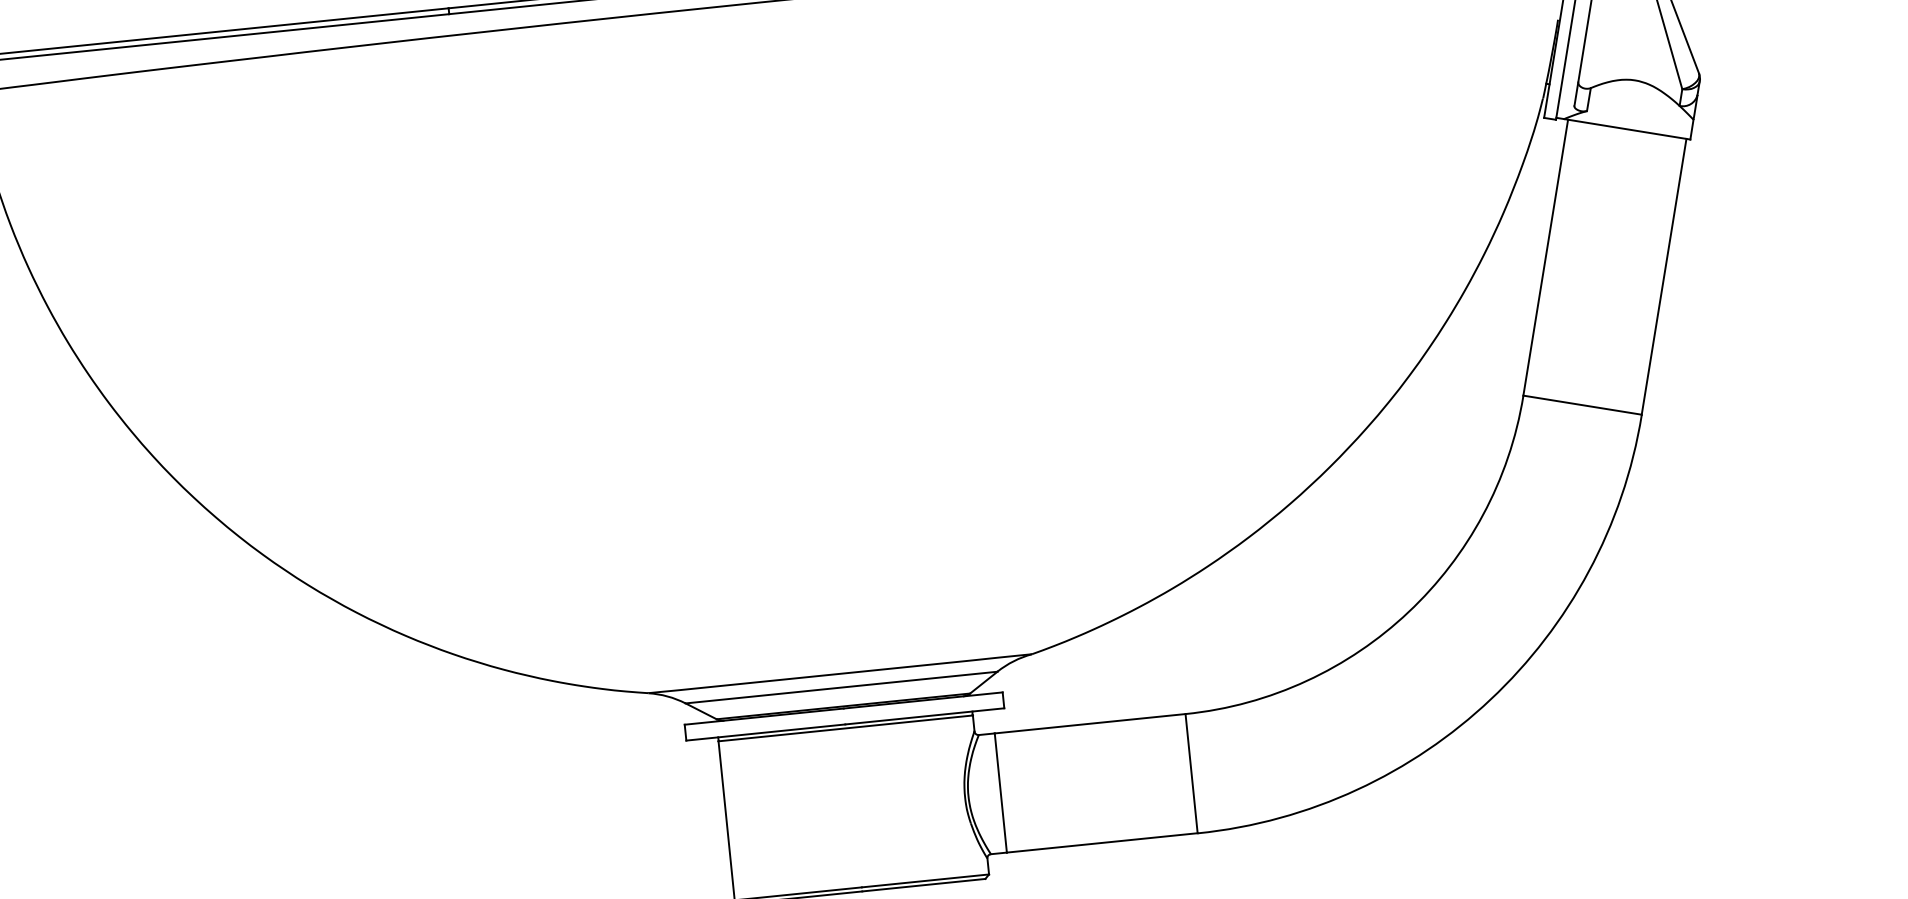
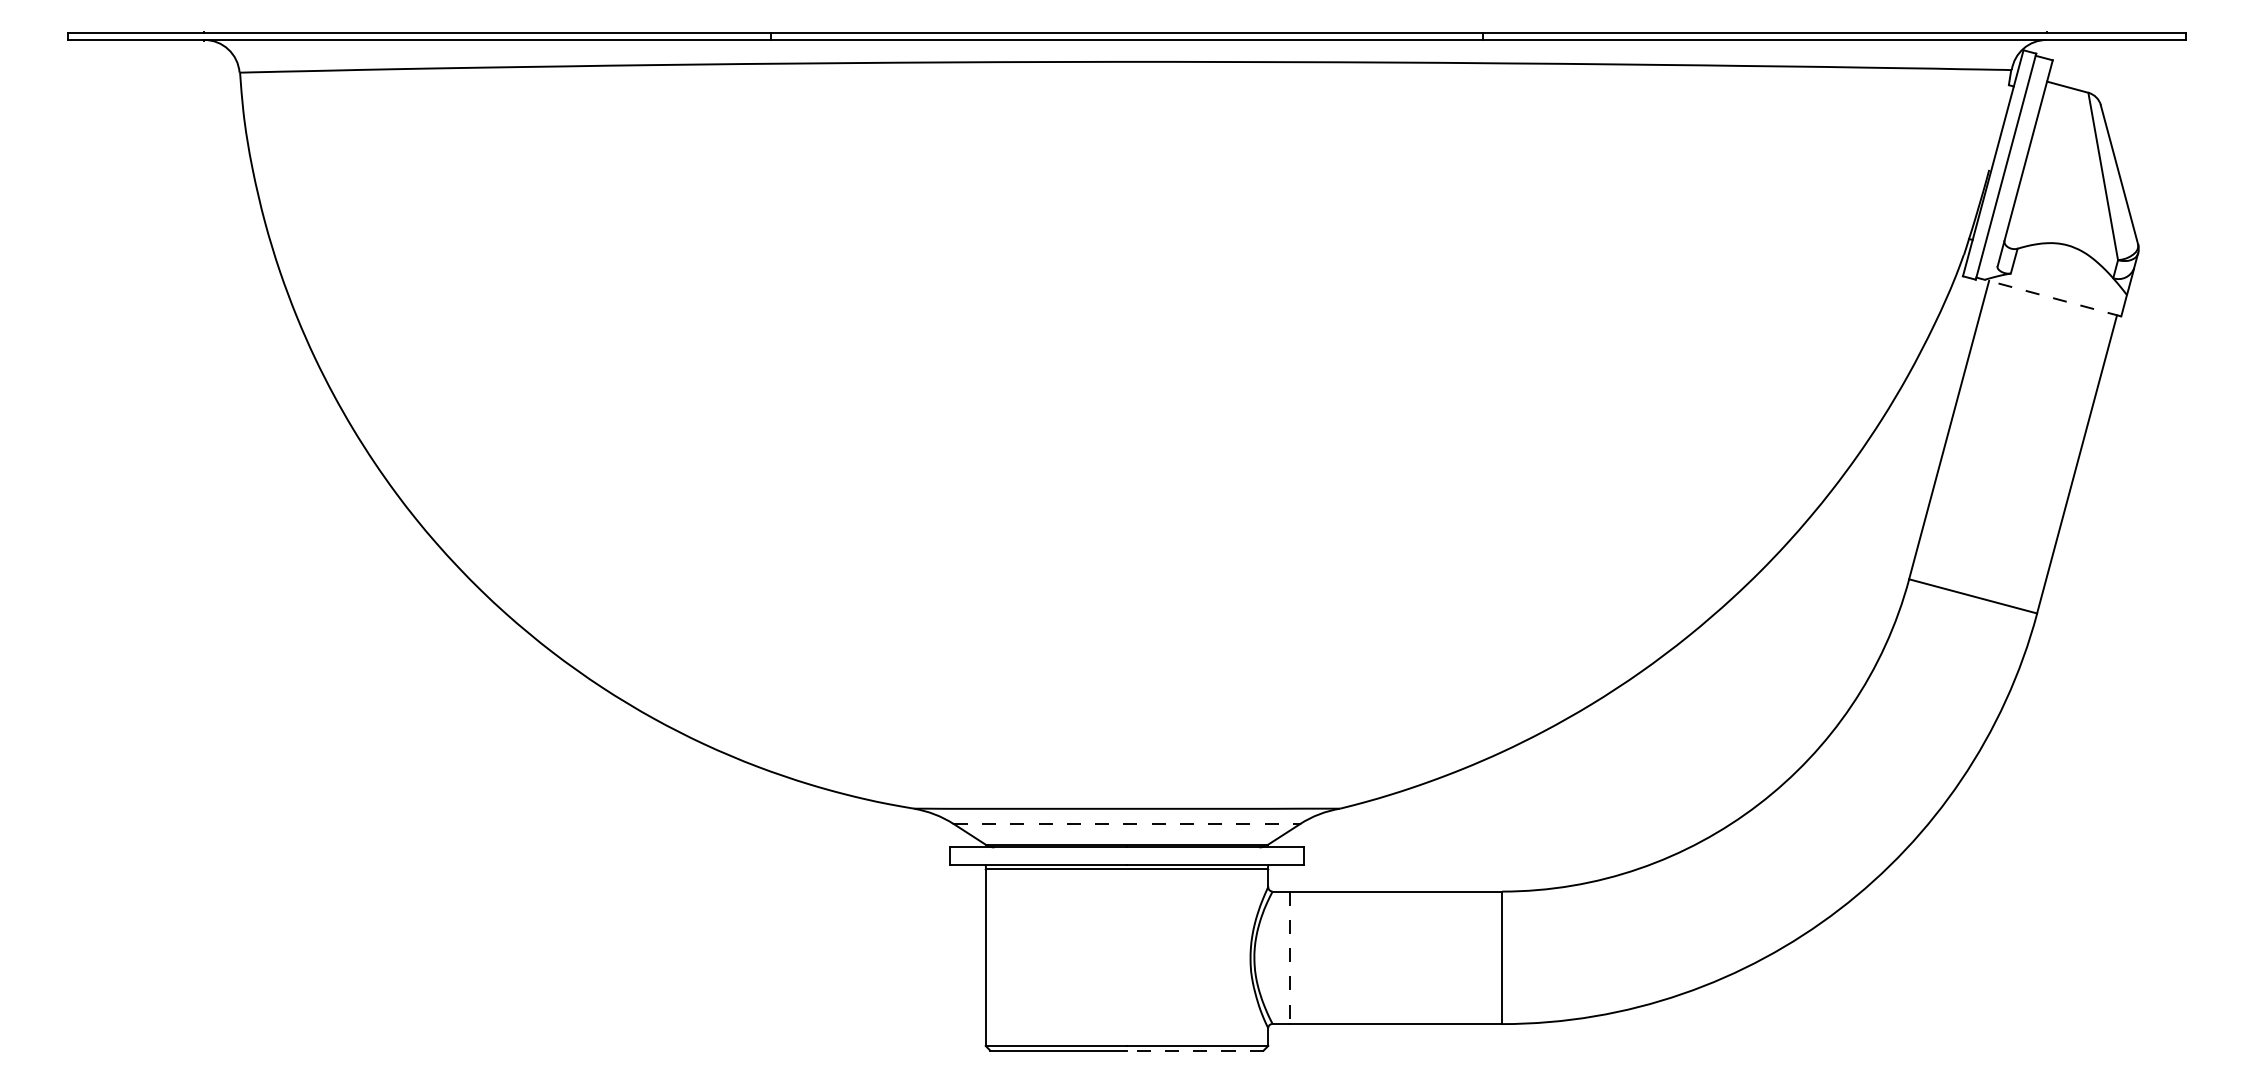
line: (1627, 129) -> (2053, 298), solid -> dashed
line: (842, 687) -> (1127, 824), solid -> dashed
line: (1001, 793) -> (1290, 958), solid -> dashed
line: (923, 885) -> (1194, 1050), solid -> dashed

